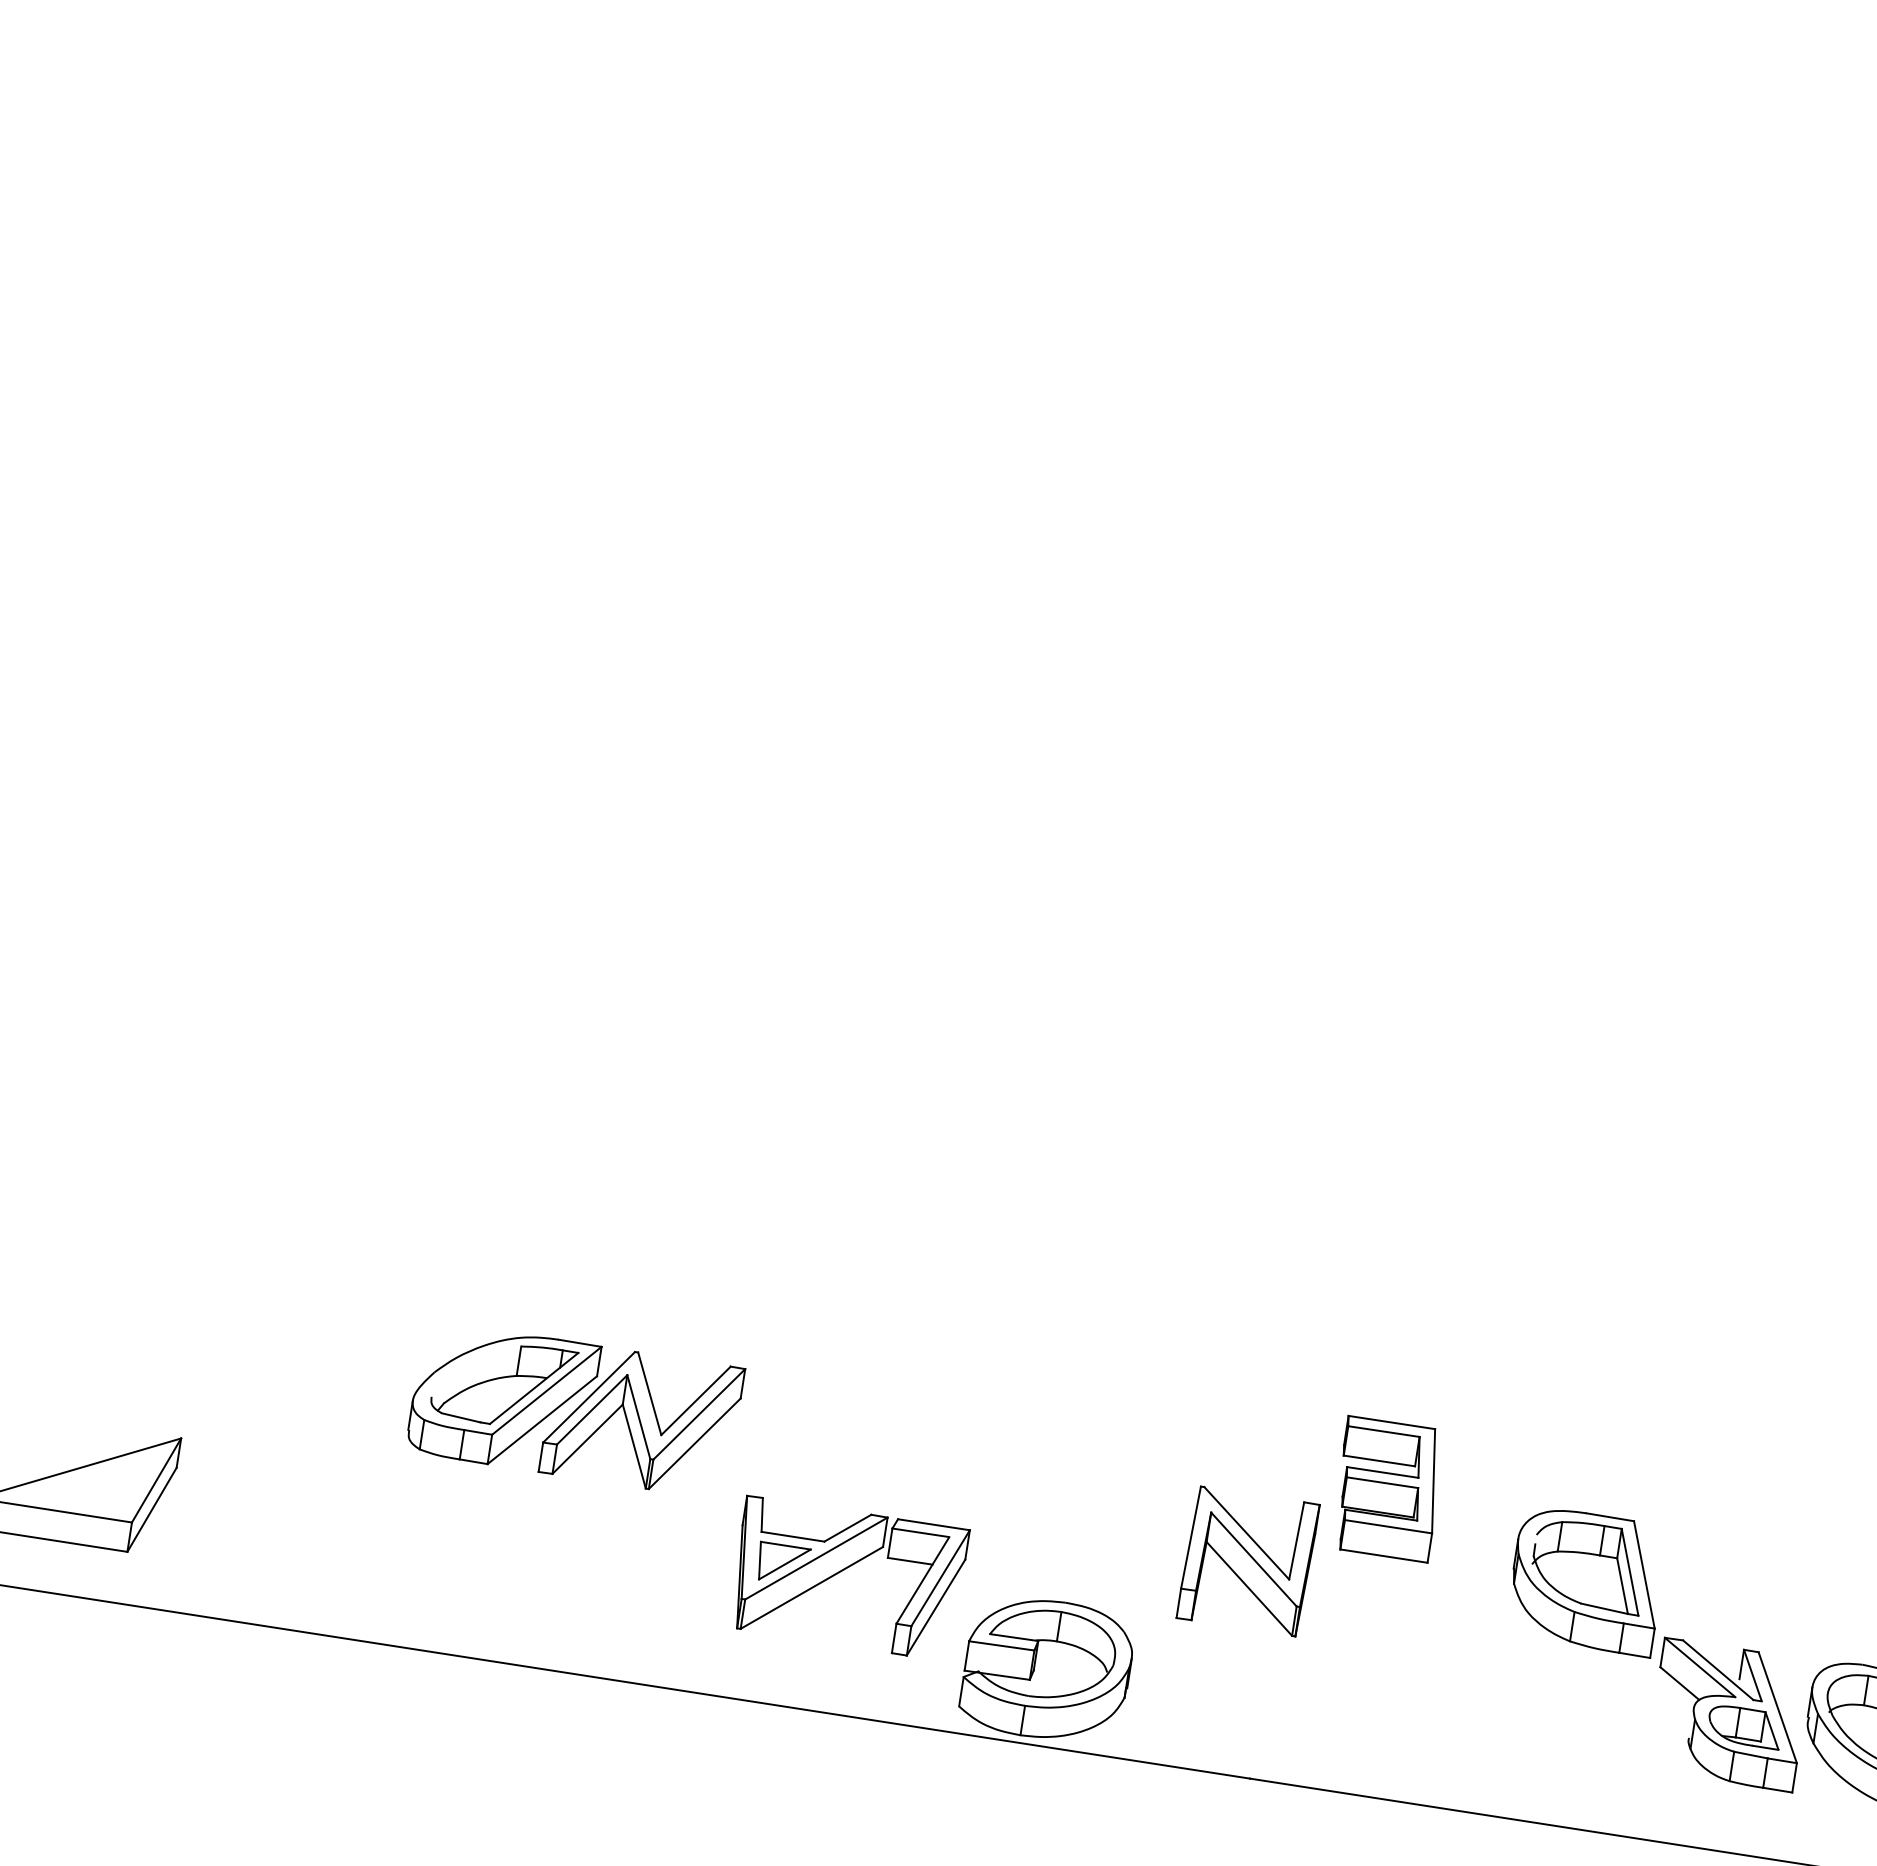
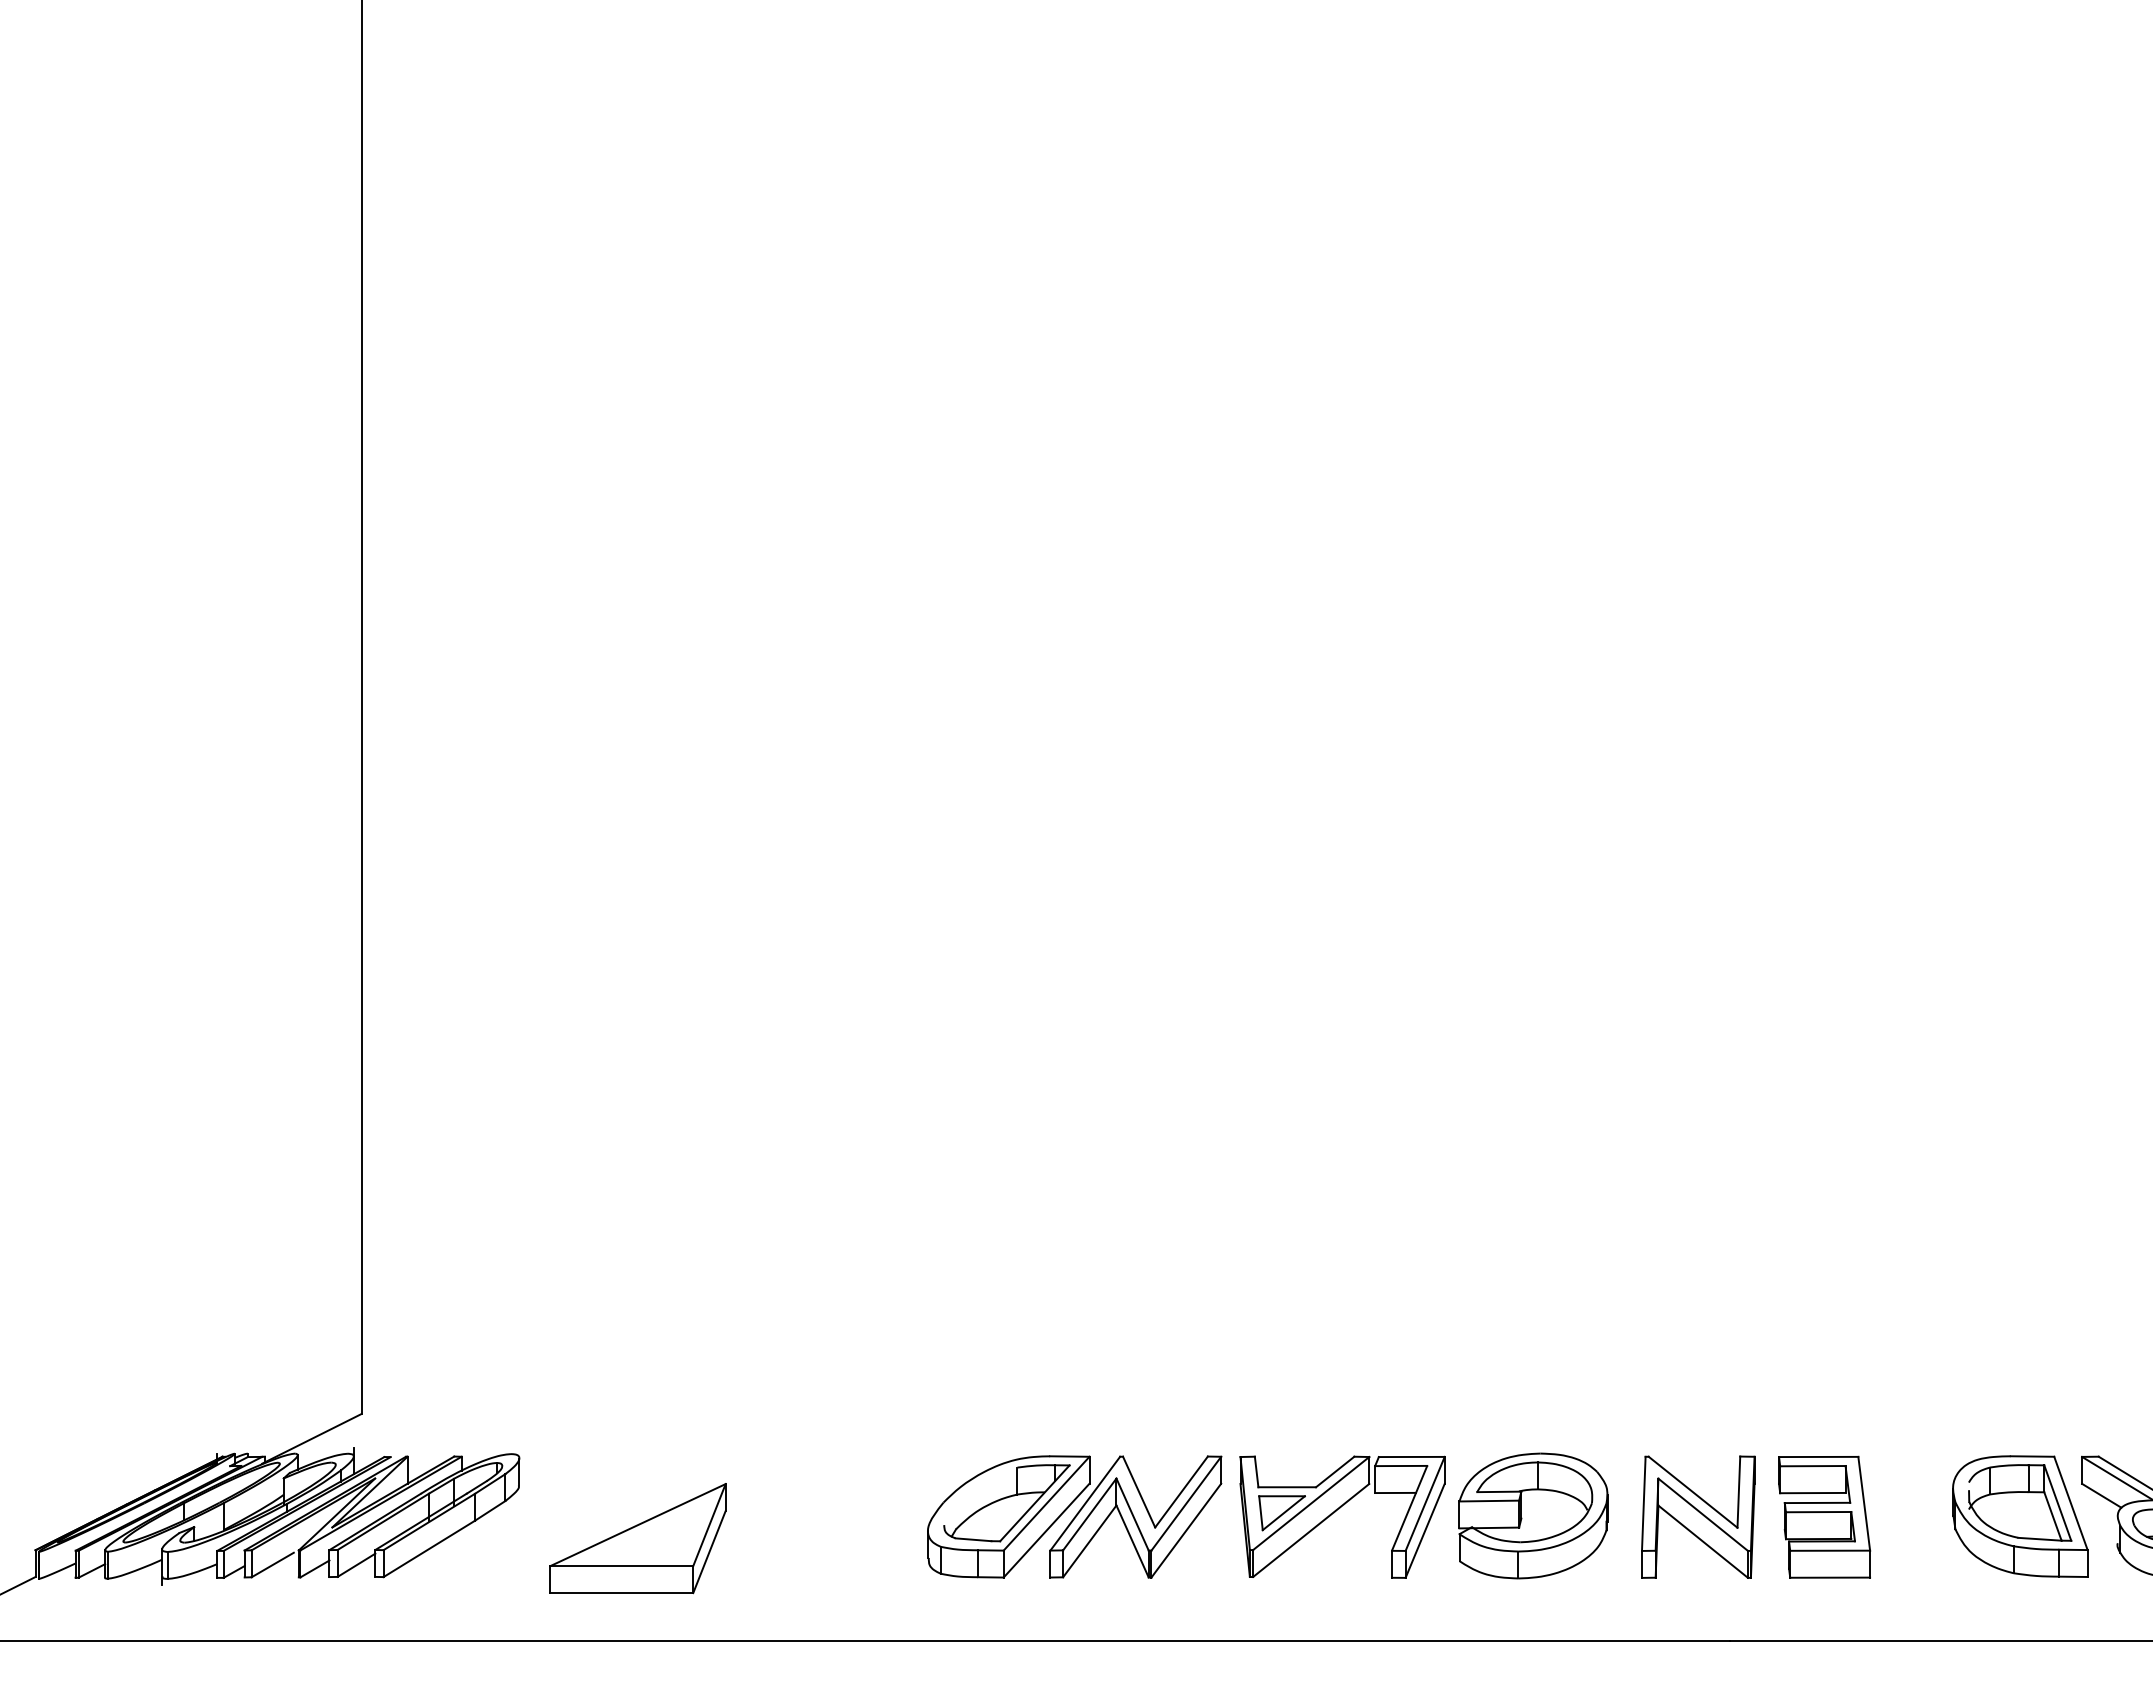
part: (575, 1409) -> (1074, 1516), moved
part: (1388, 1488) -> (1824, 1516), moved
part: (1248, 1560) -> (1698, 1516), moved
part: (1587, 1580) -> (2020, 1516), moved
part: (1047, 1669) -> (1533, 1515), moved

